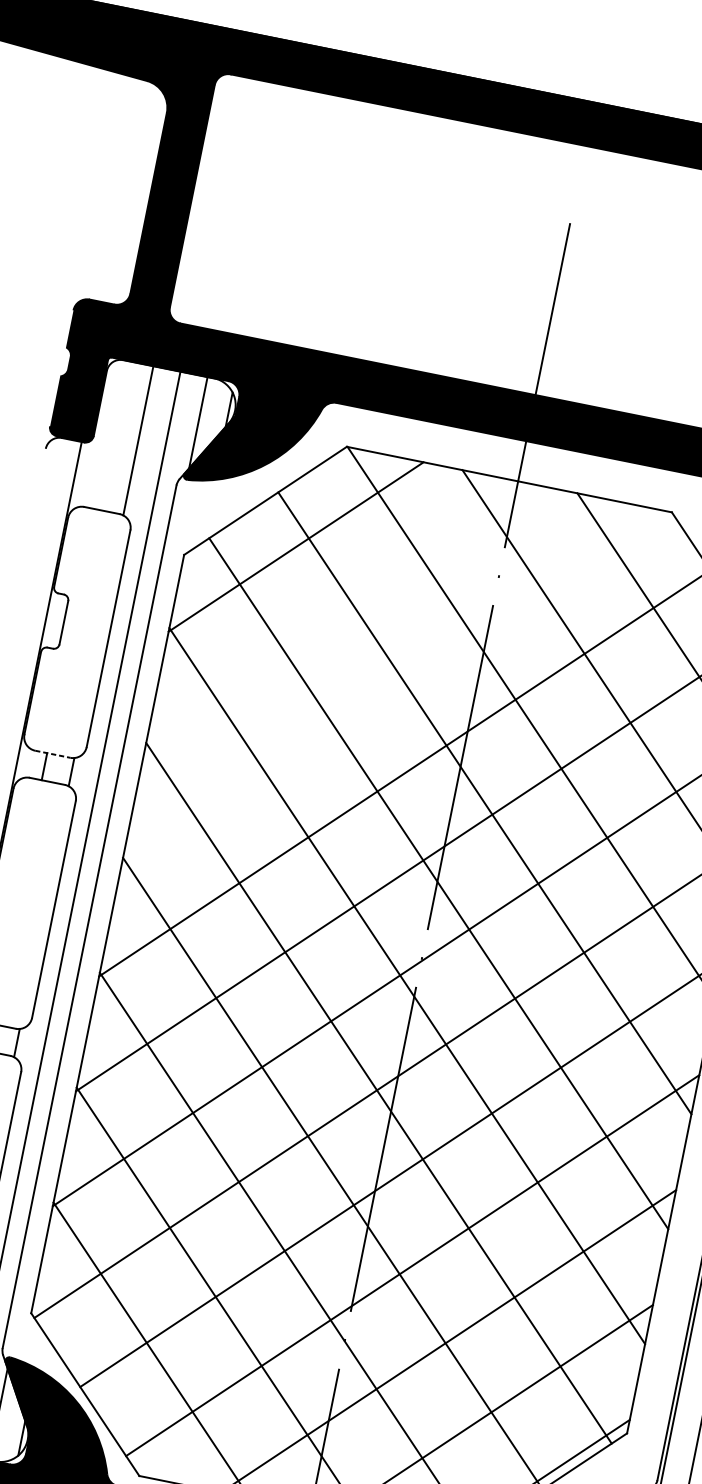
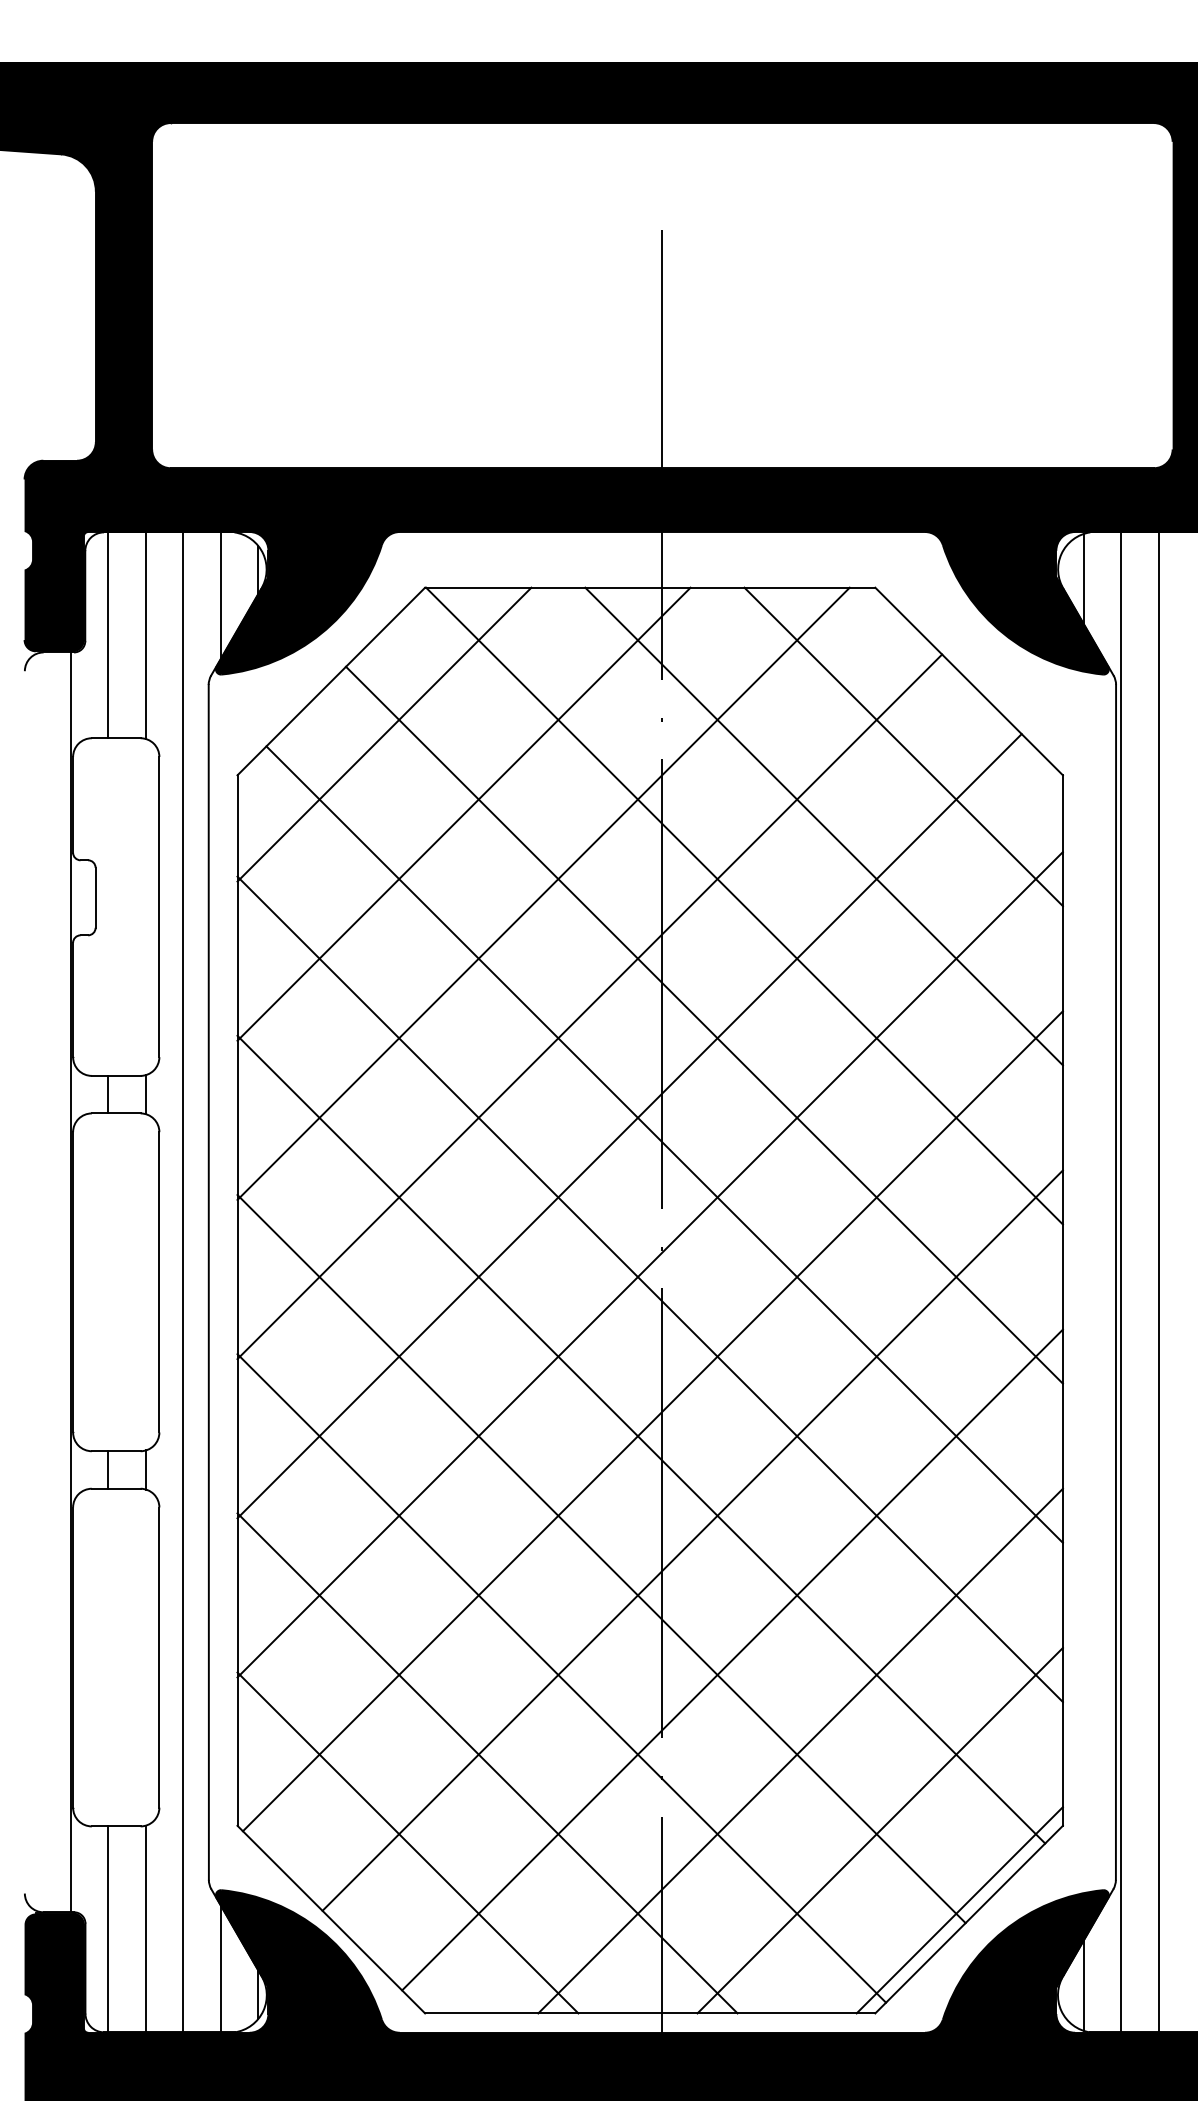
line: (111, 435) -> (108, 635), added
line: (341, 615) -> (463, 813), added
line: (387, 684) -> (543, 893), added
line: (53, 754) -> (116, 1075), dashed -> solid

